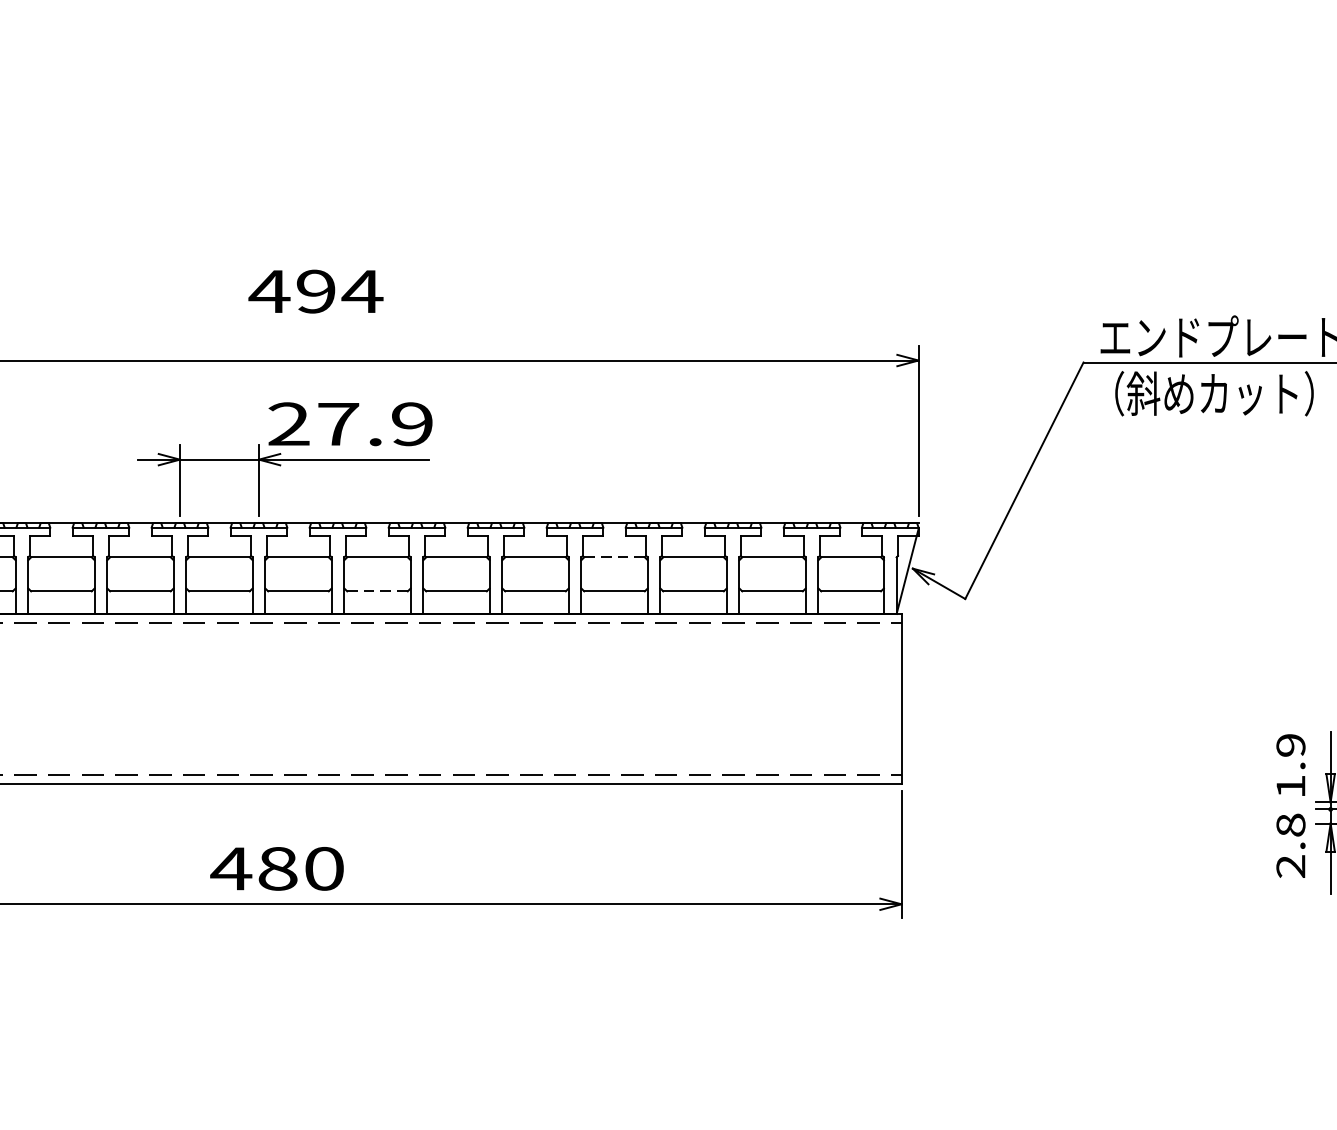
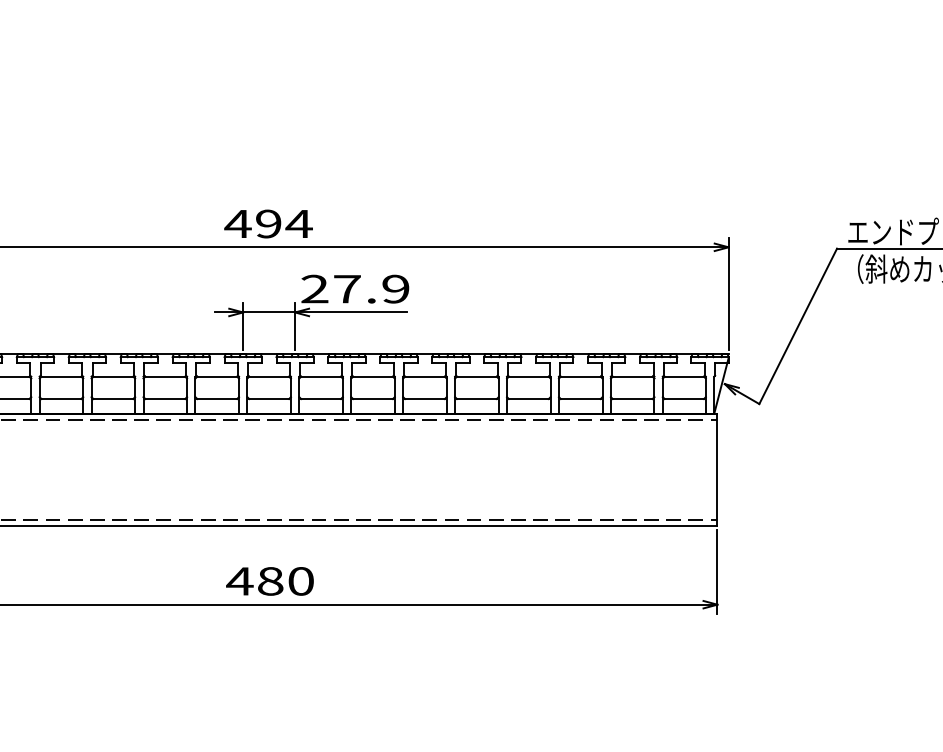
text: (315, 290) -> (268, 223), moved
line: (614, 557) -> (528, 376), dashed -> solid
line: (378, 592) -> (373, 399), dashed -> solid
text: (276, 868) -> (269, 581), moved

